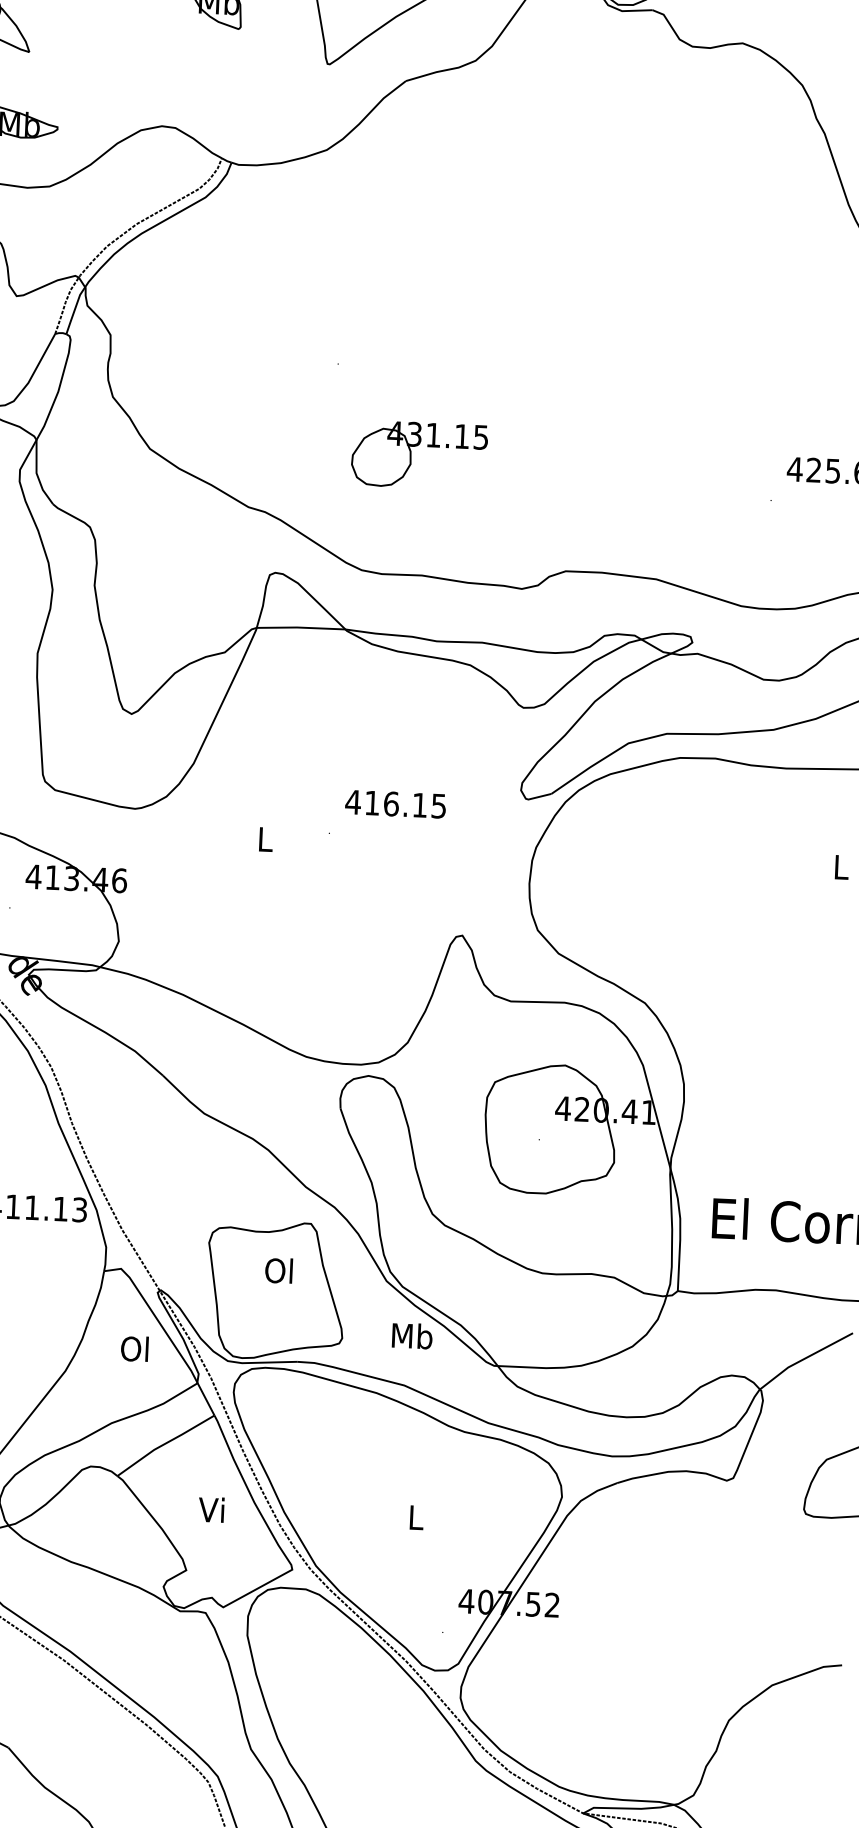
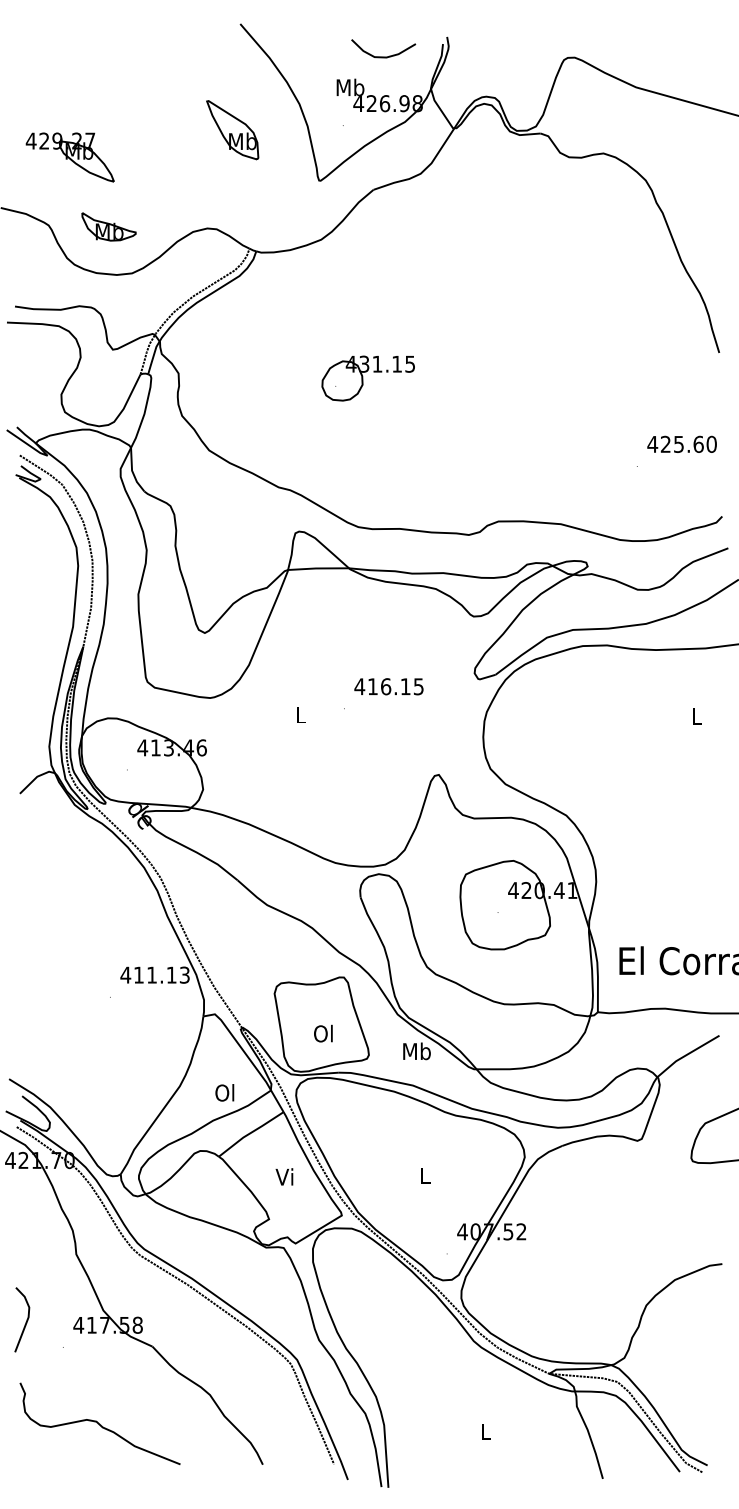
part: (418, 455) -> (367, 378), moved
text: (279, 1270) -> (323, 1033), moved
text: (134, 1348) -> (224, 1092), moved

